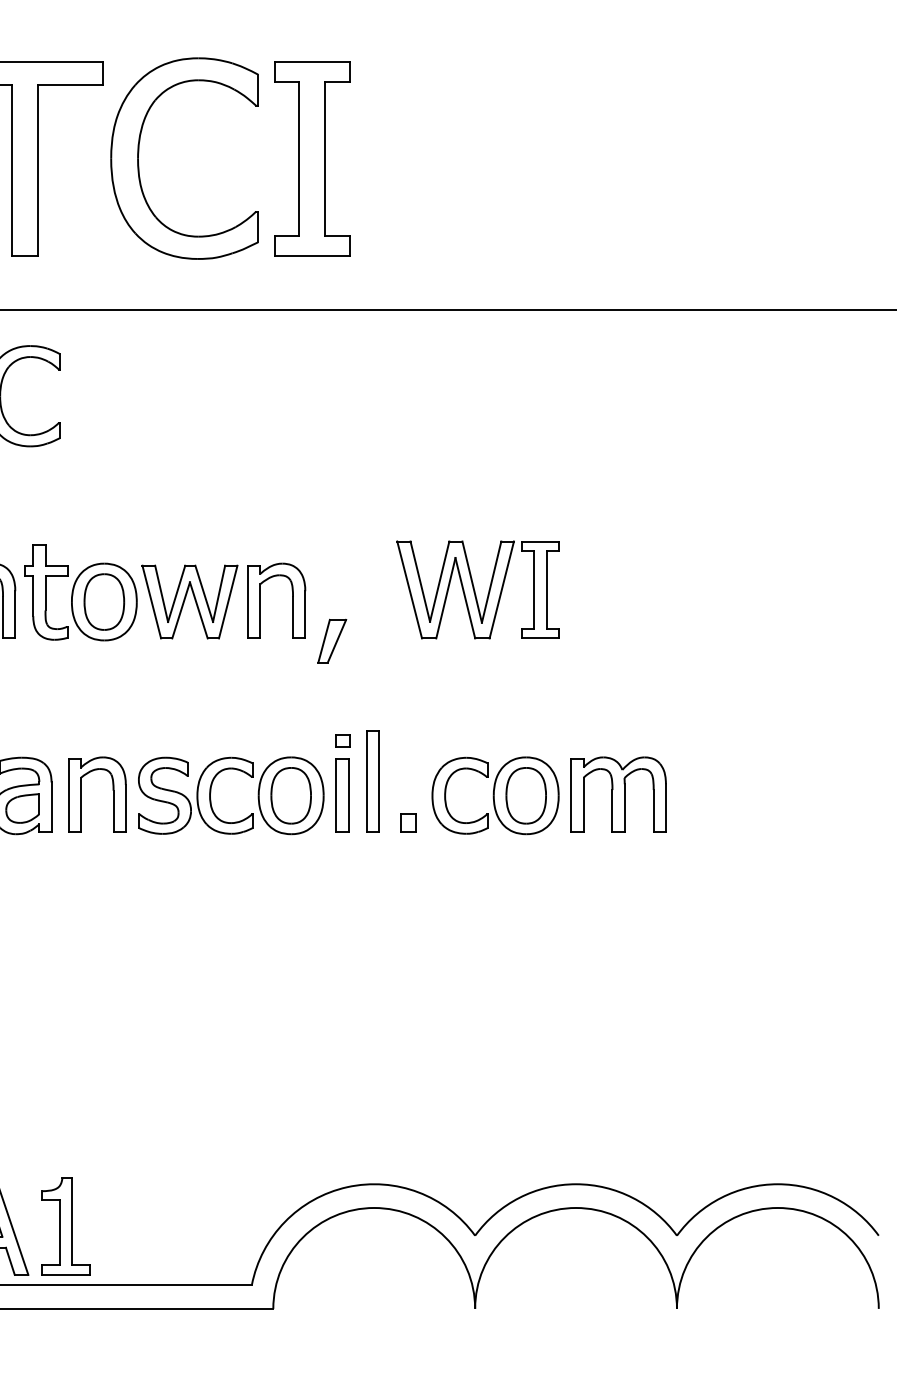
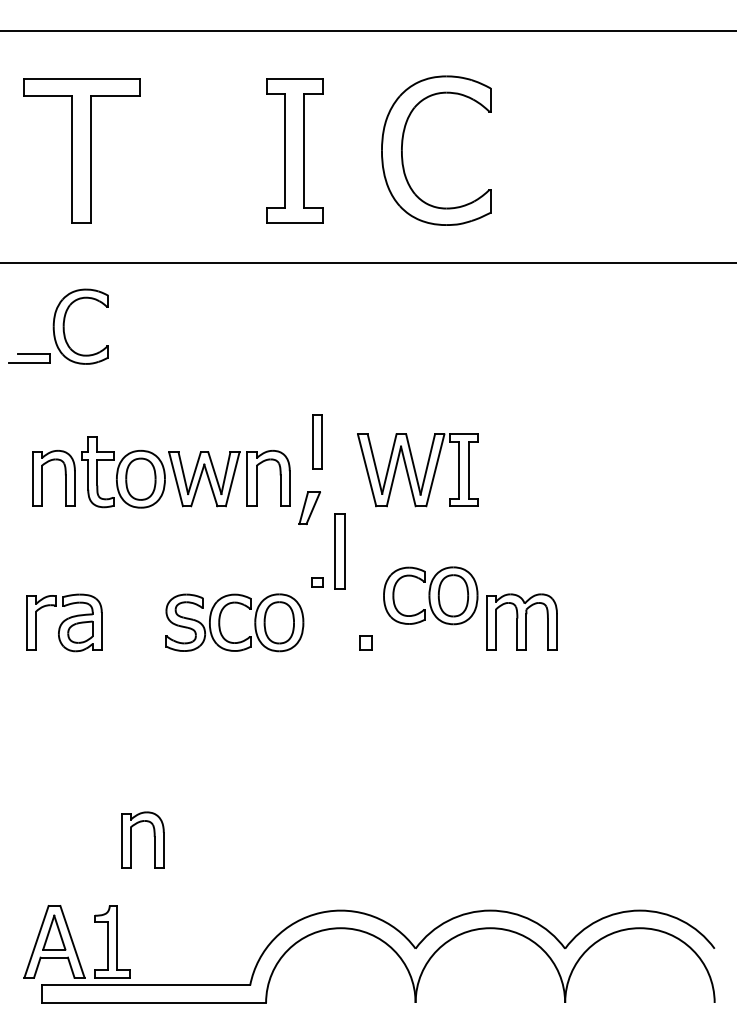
part: (140, 148) -> (403, 143), moved
part: (372, 781) -> (339, 551), moved
part: (82, 794) -> (131, 839), moved
part: (342, 795) -> (317, 441), moved
part: (495, 795) -> (430, 595), moved

